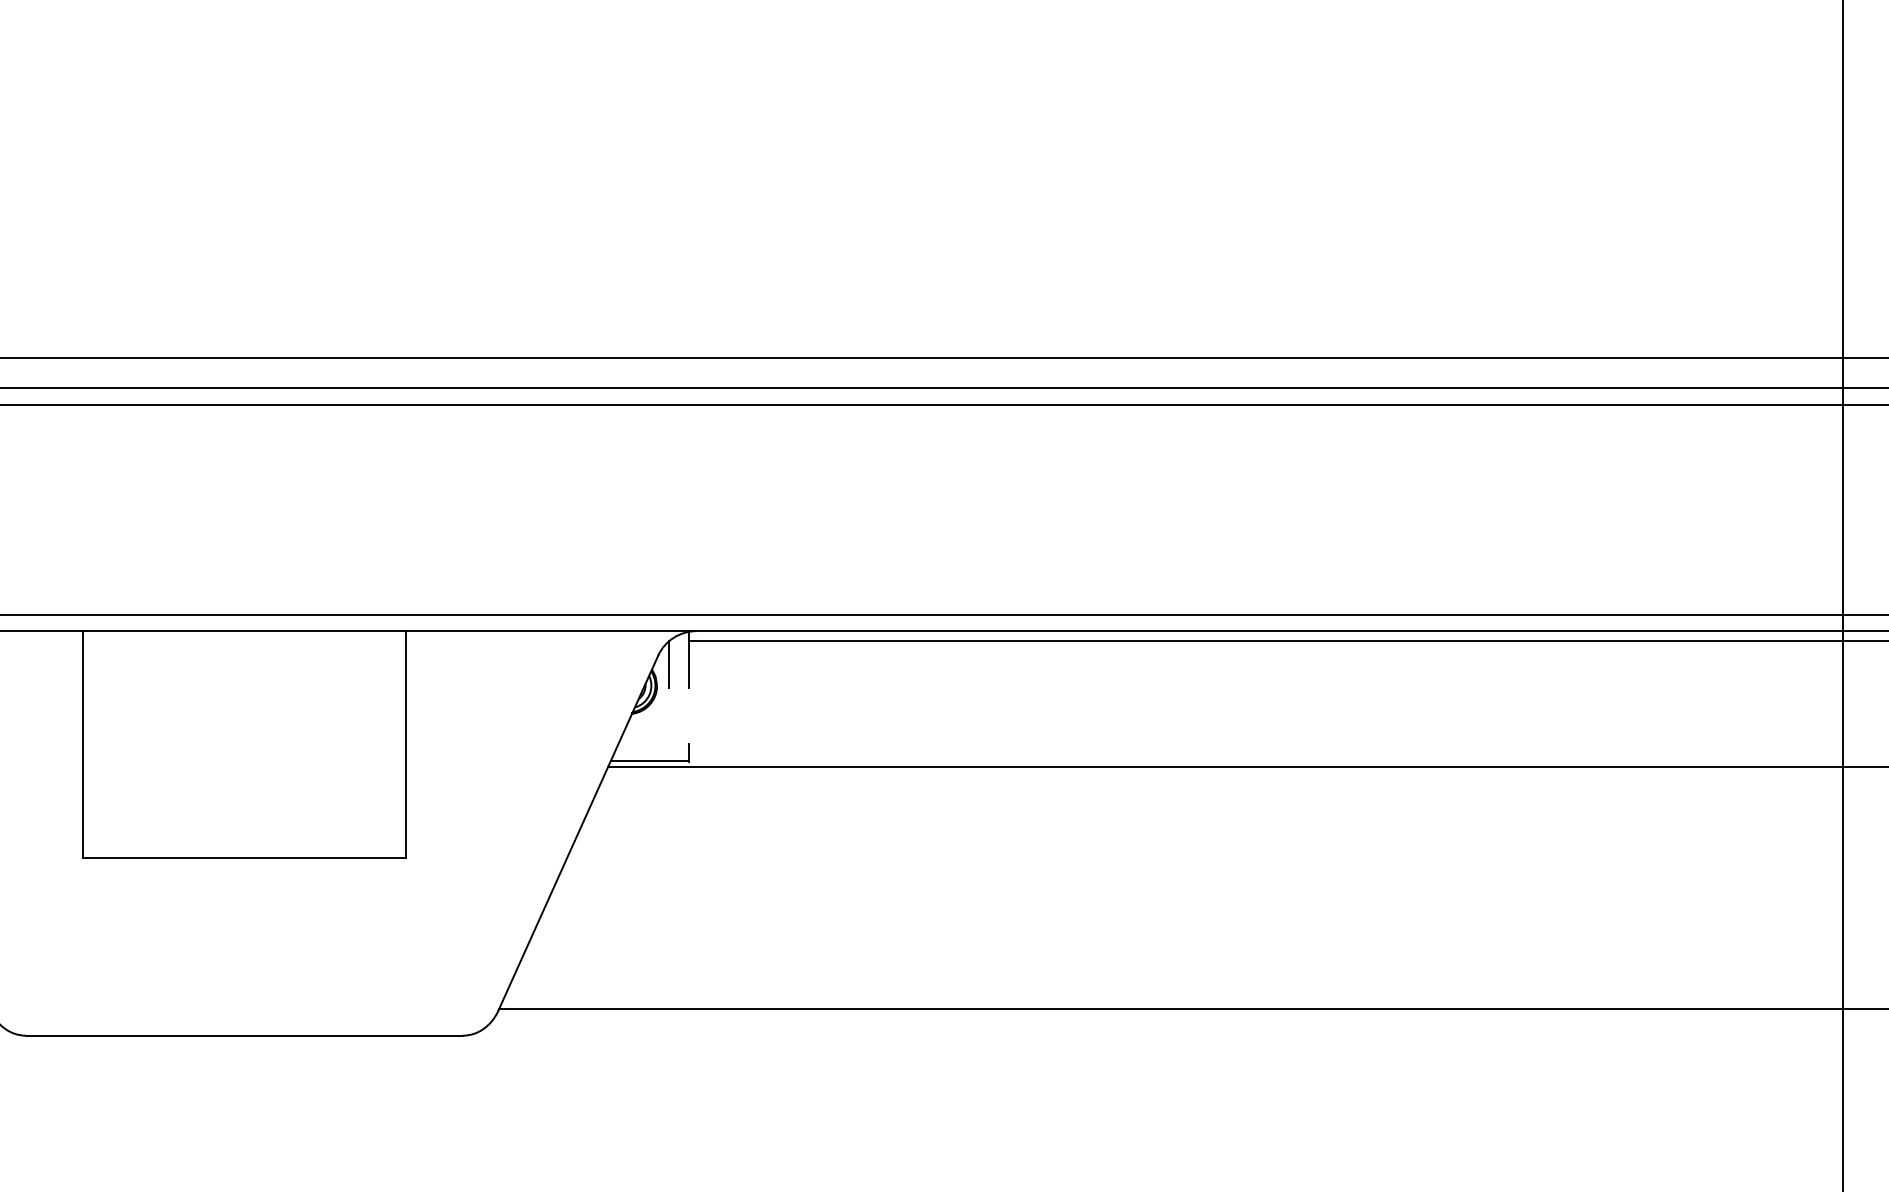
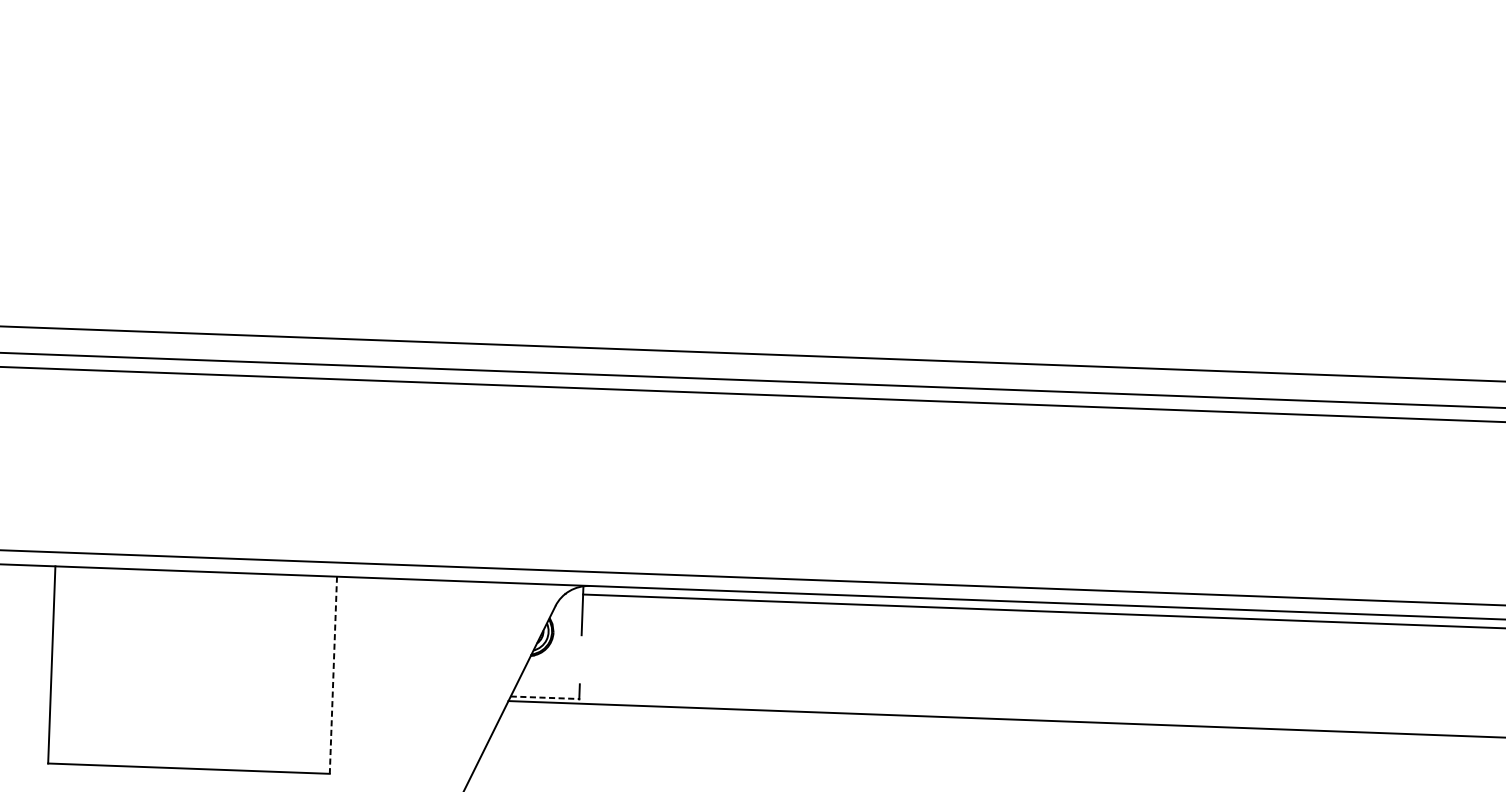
line: (669, 664) -> (565, 614), removed
line: (406, 744) -> (333, 675), solid -> dashed
line: (650, 761) -> (545, 697), solid -> dashed

